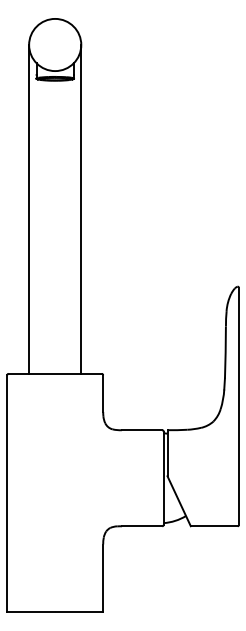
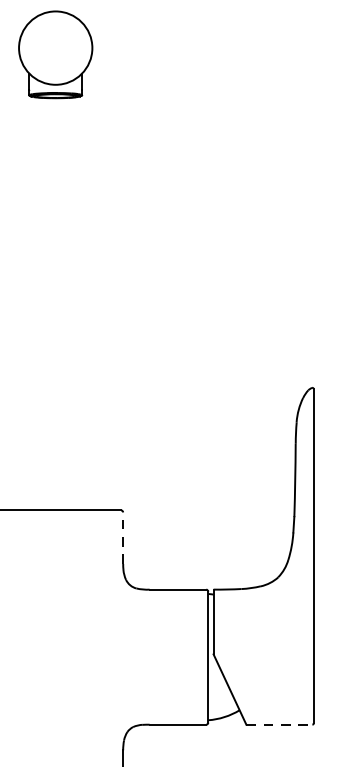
line: (29, 209) -> (19, 279), removed
line: (81, 209) -> (92, 279), removed
line: (103, 393) -> (123, 538), solid -> dashed
line: (214, 526) -> (279, 725), solid -> dashed

